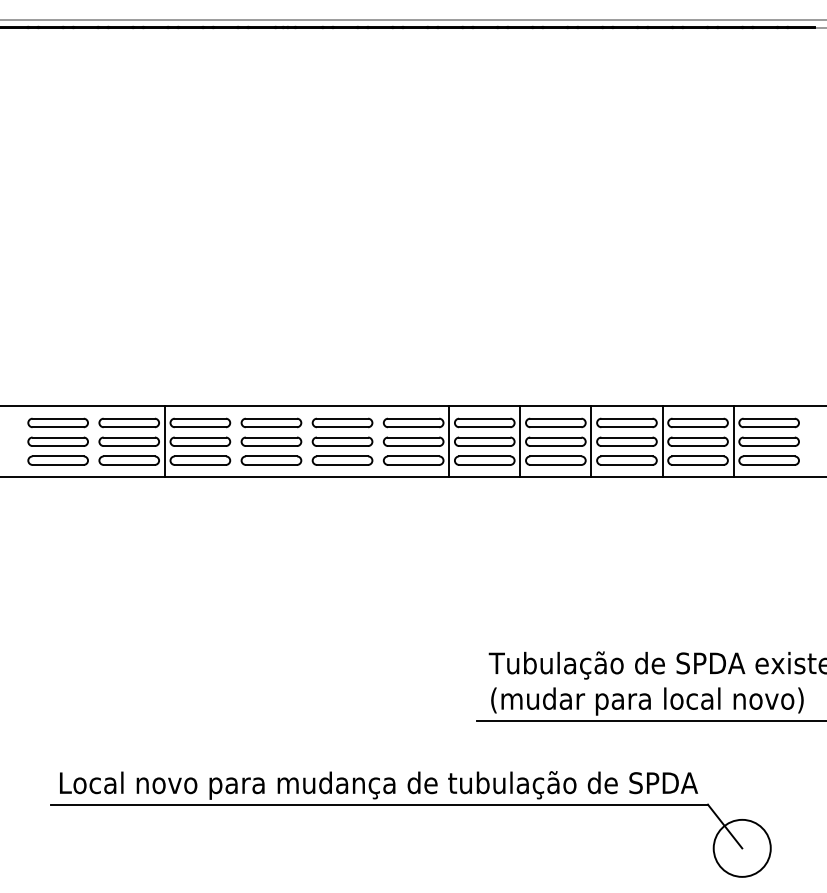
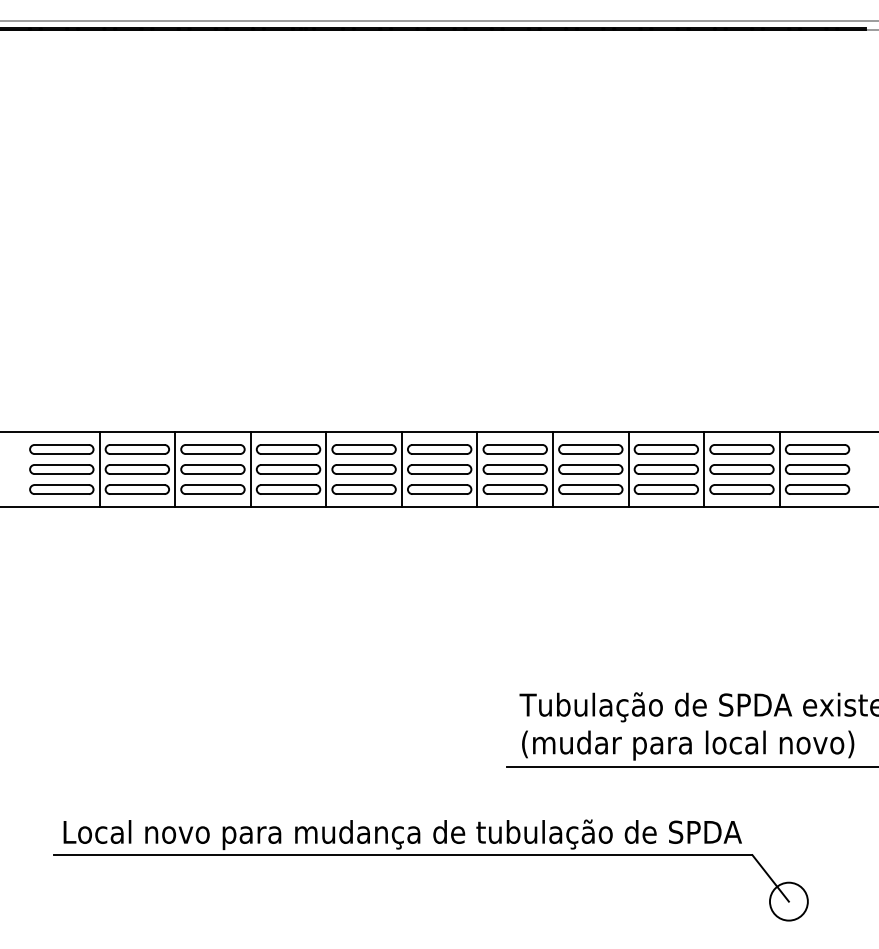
line: (93, 441) -> (99, 469), added
line: (235, 441) -> (250, 469), added
line: (307, 441) -> (326, 469), added
line: (378, 441) -> (402, 469), added
circle: (742, 848) -> (789, 901), size x0.62

